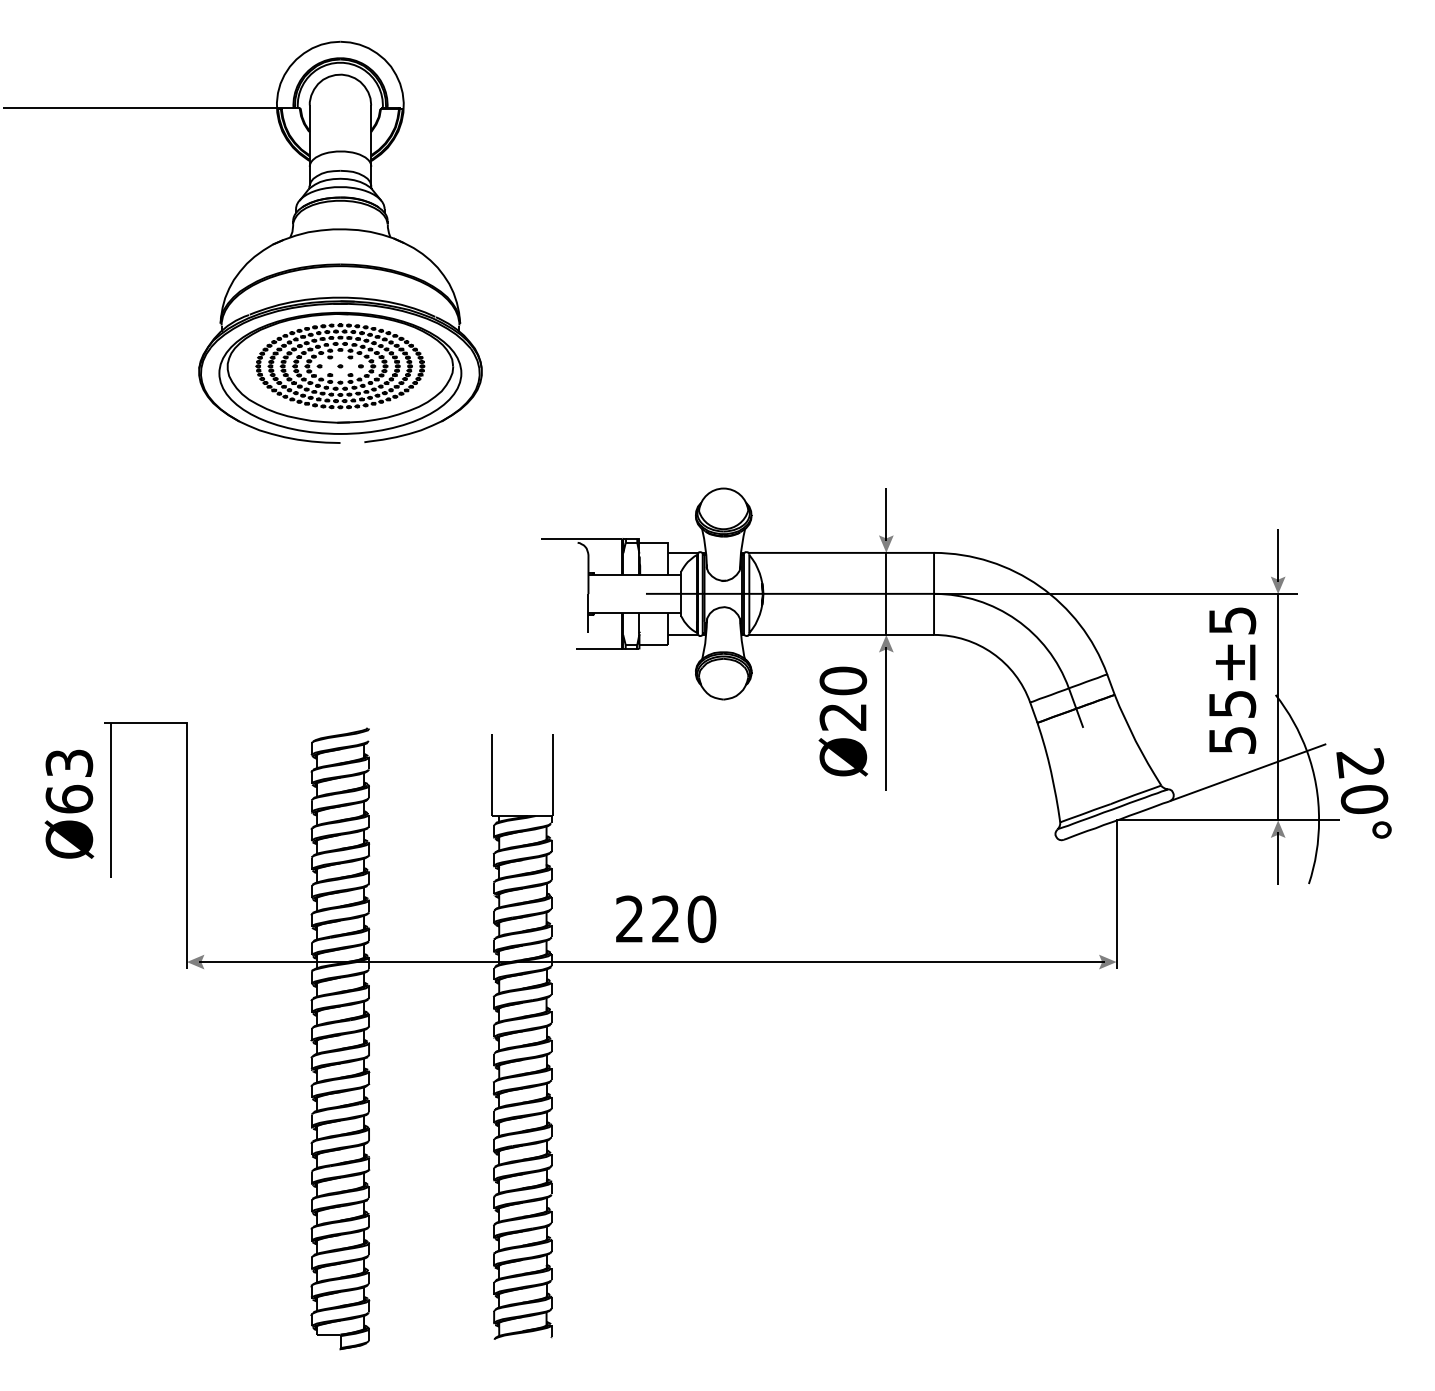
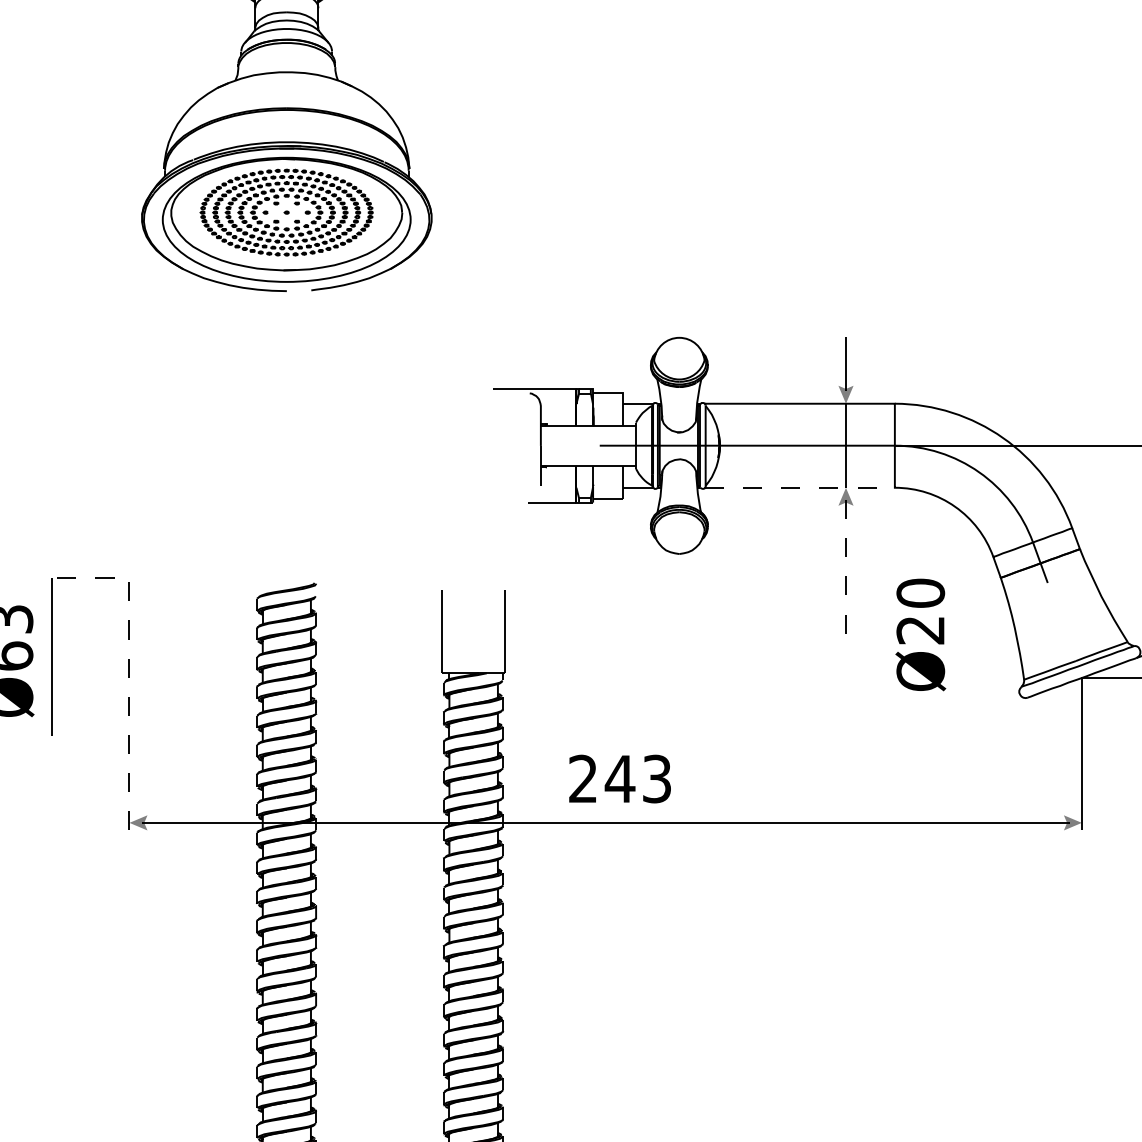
line: (841, 634) -> (800, 487), solid -> dashed
line: (886, 718) -> (846, 573), solid -> dashed
text: (842, 721) -> (919, 634), moved
line: (186, 803) -> (129, 660), solid -> dashed
text: (683, 919) -> (638, 779), 220 -> 243

